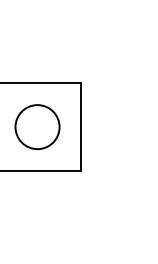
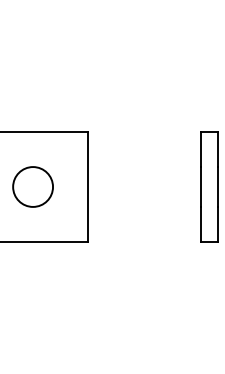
circle: (37, 126) -> (33, 186), size x0.71

